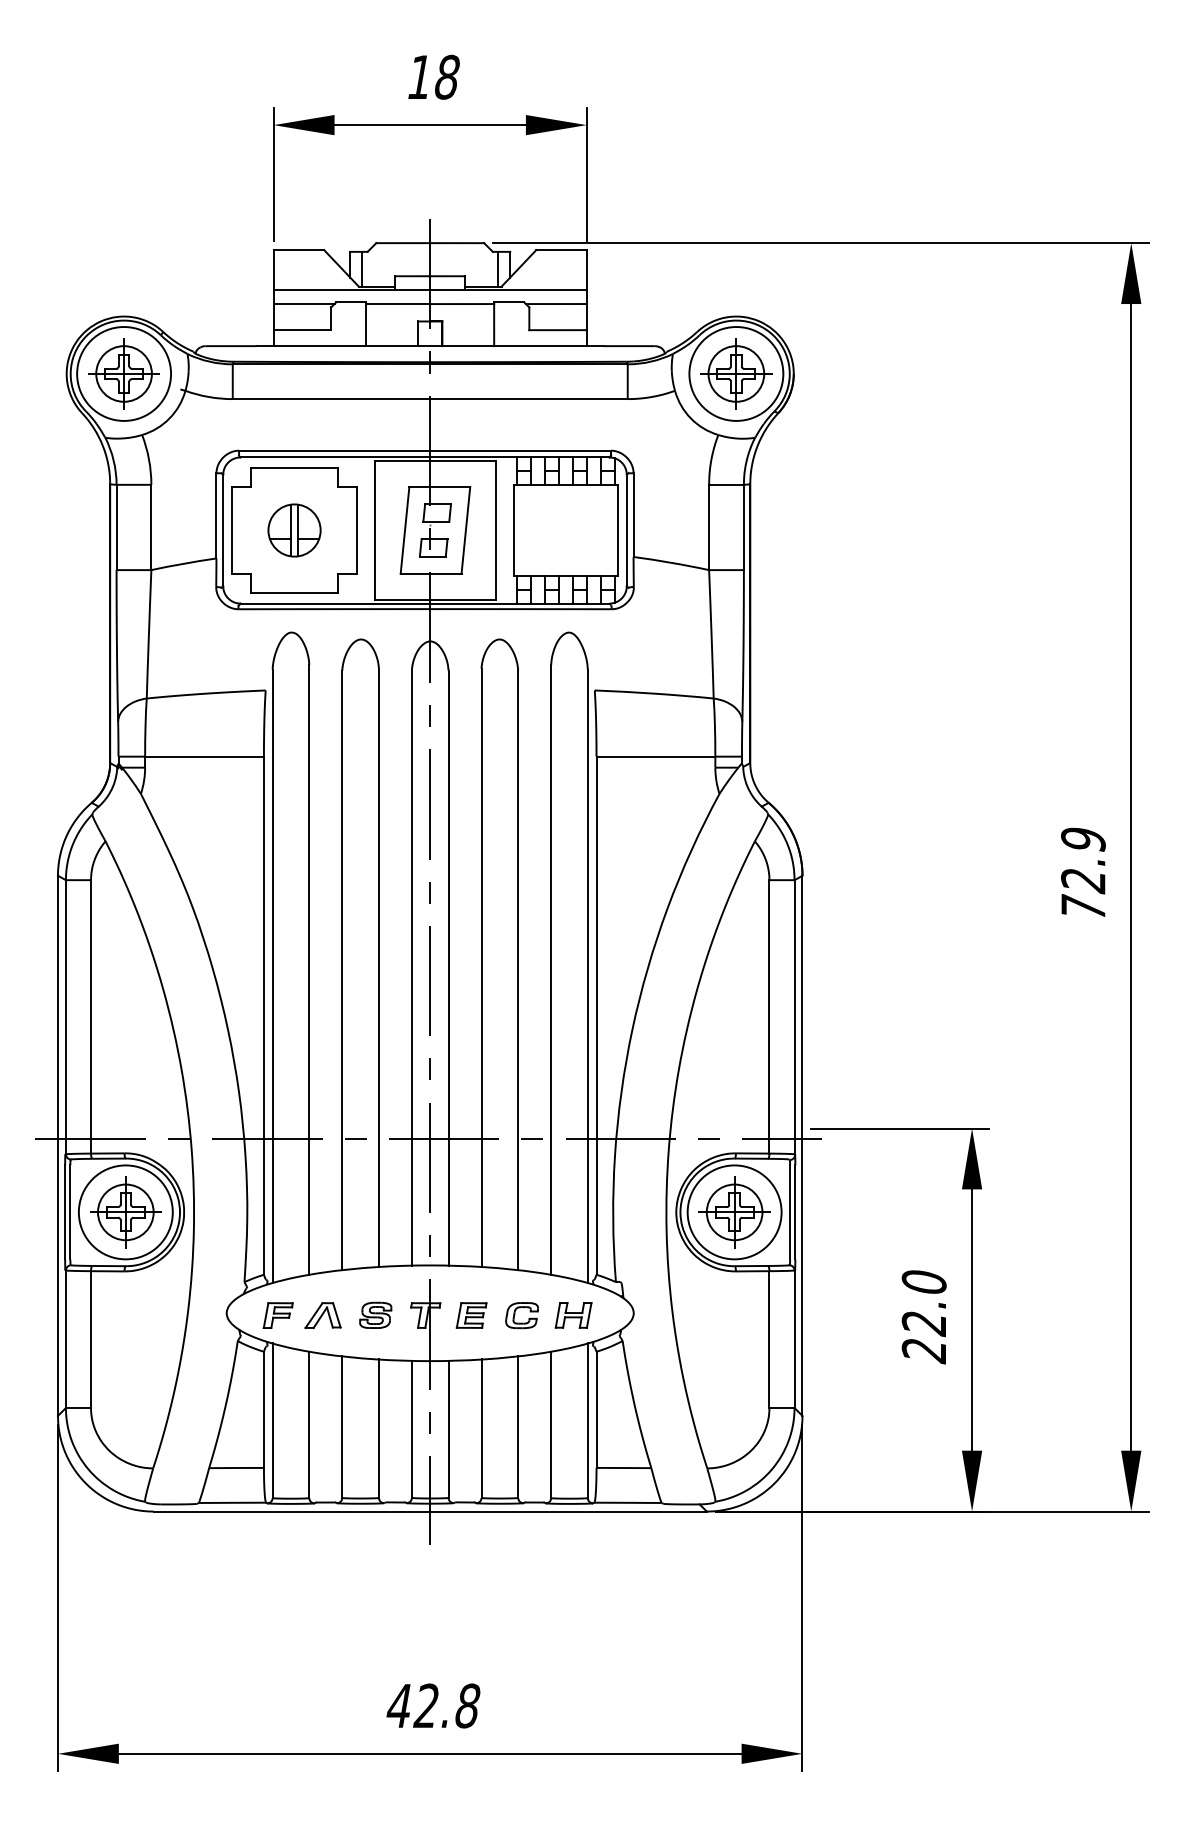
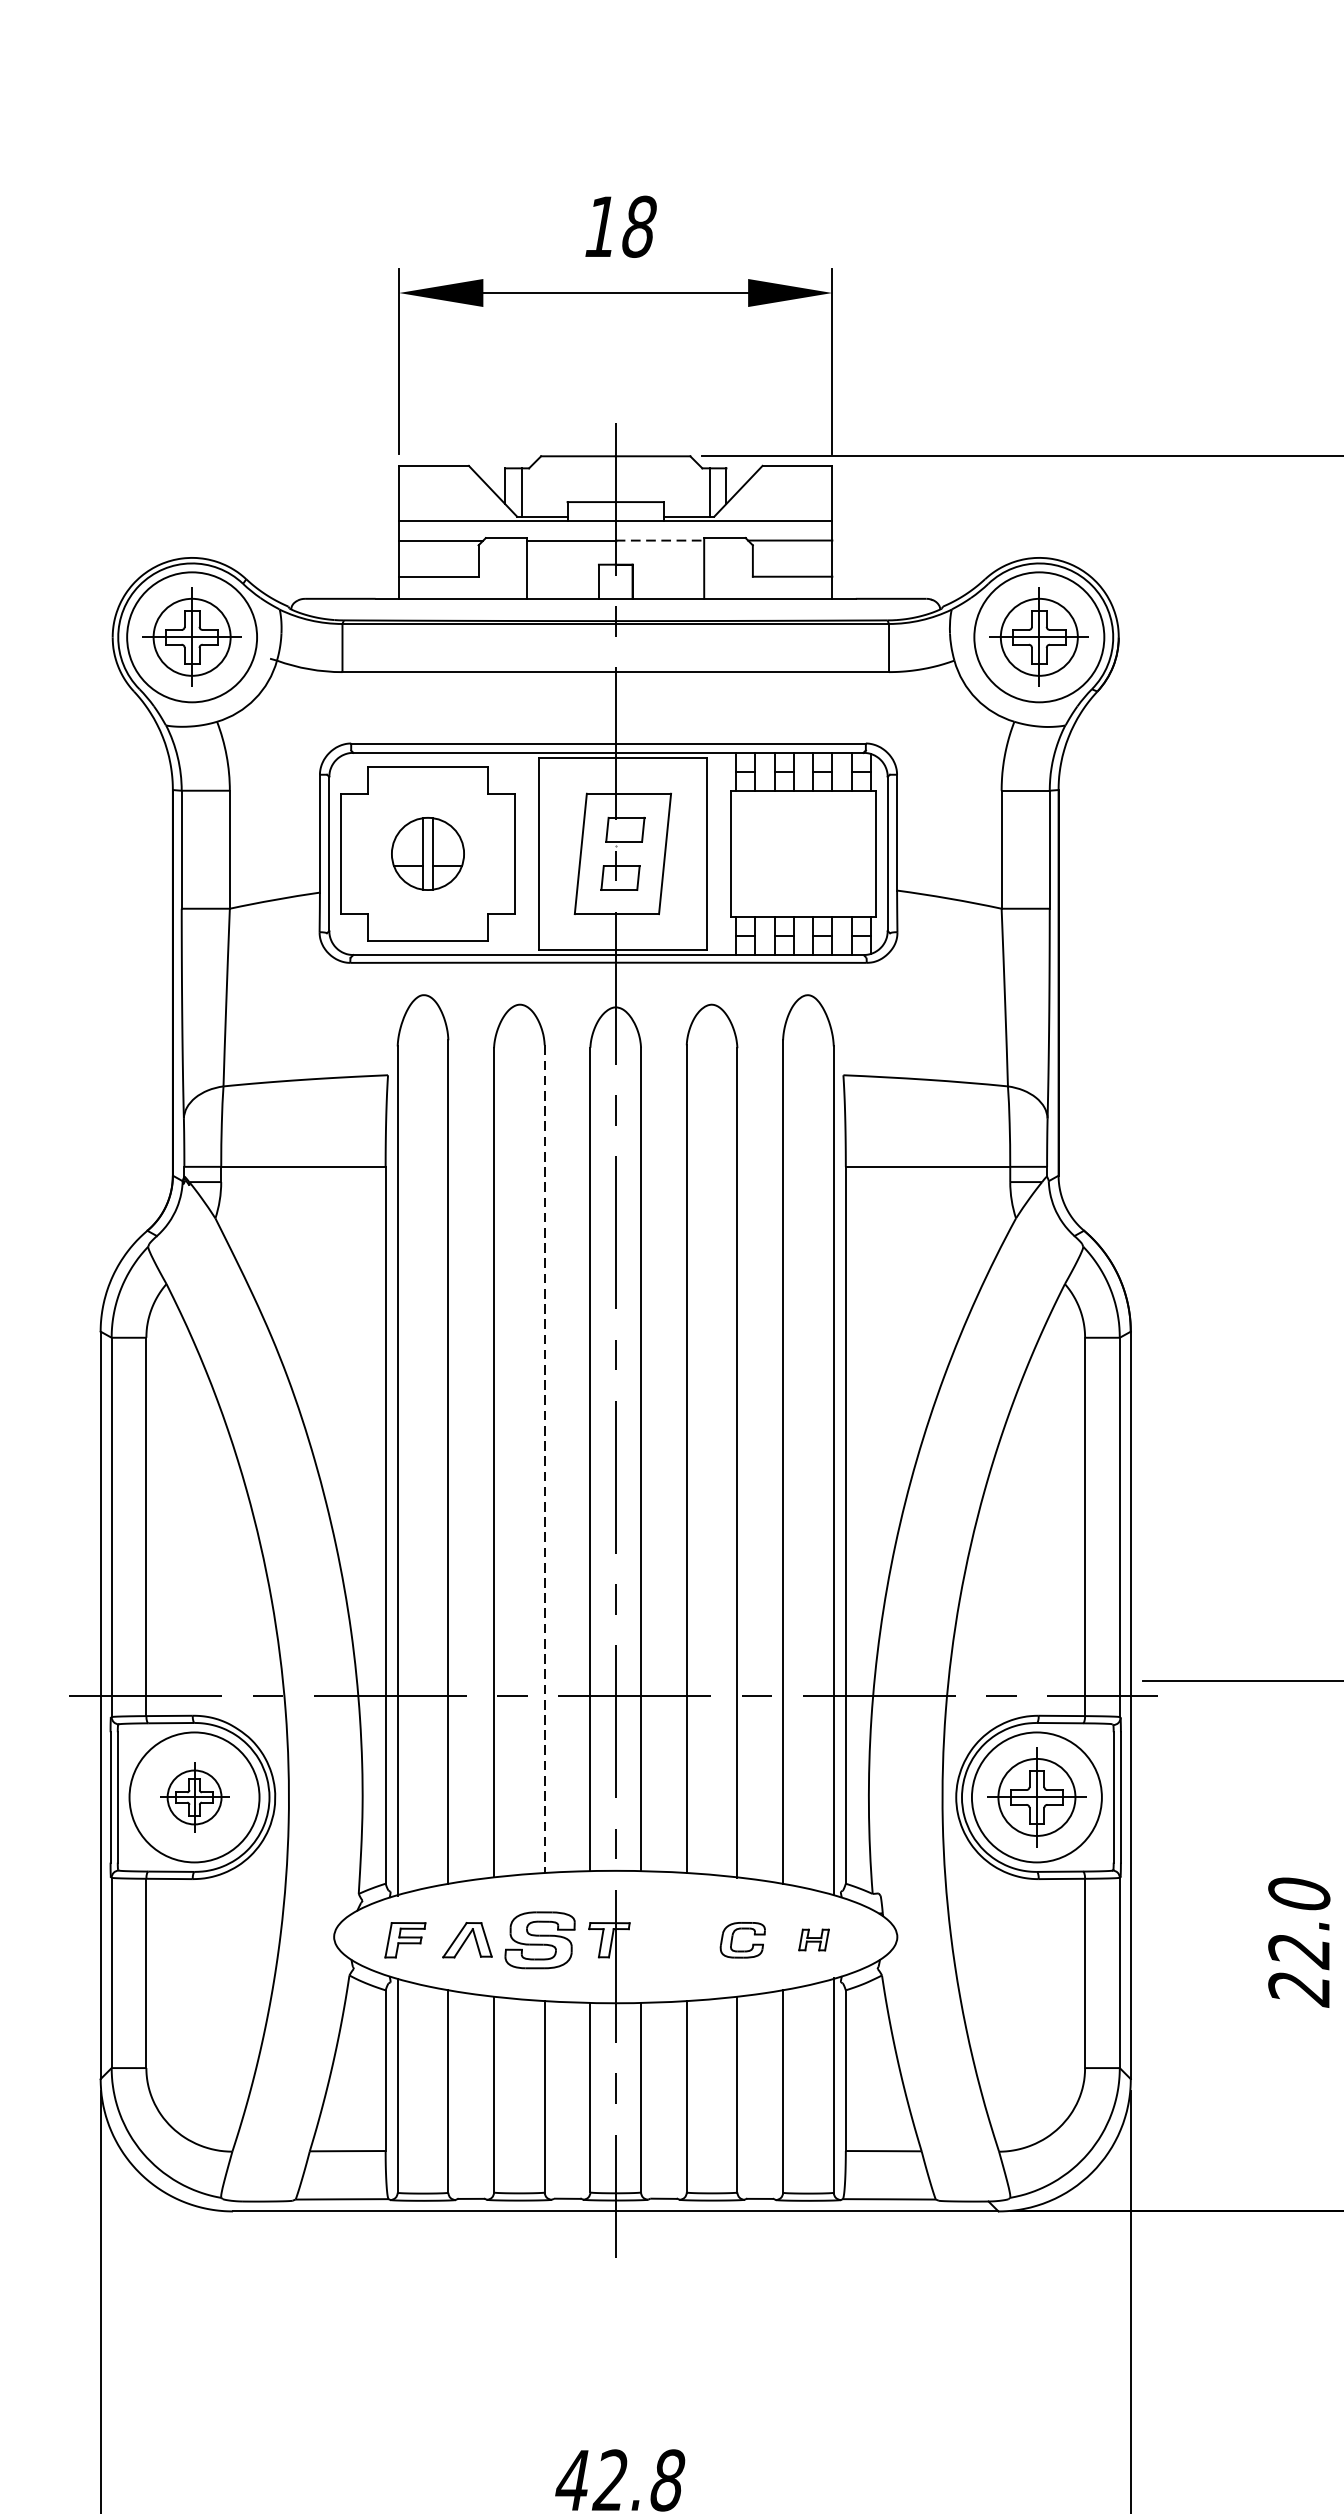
line: (462, 304) -> (660, 541), solid -> dashed
line: (378, 968) -> (544, 1459), solid -> dashed
part: (125, 1212) -> (194, 1797), size x0.7
part: (375, 1314) -> (539, 1938), size x1.6
part: (471, 1315) -> (672, 1940), removed
part: (573, 1315) -> (813, 1940), size x0.6

